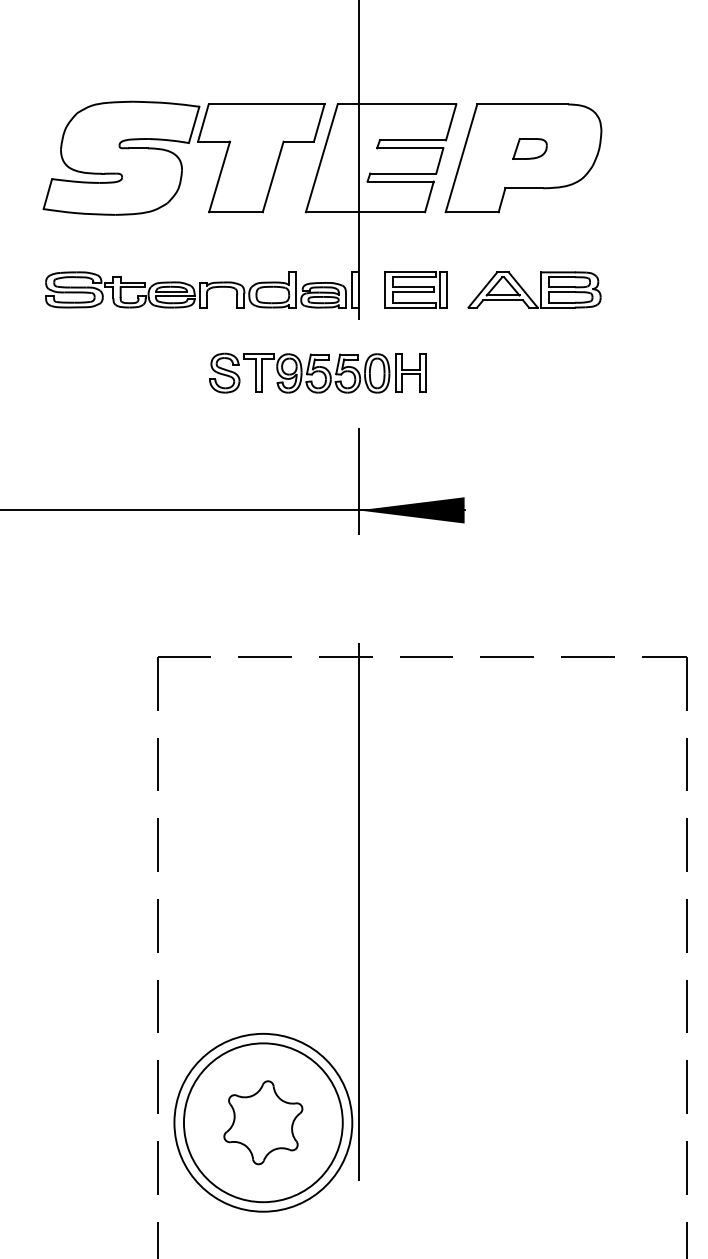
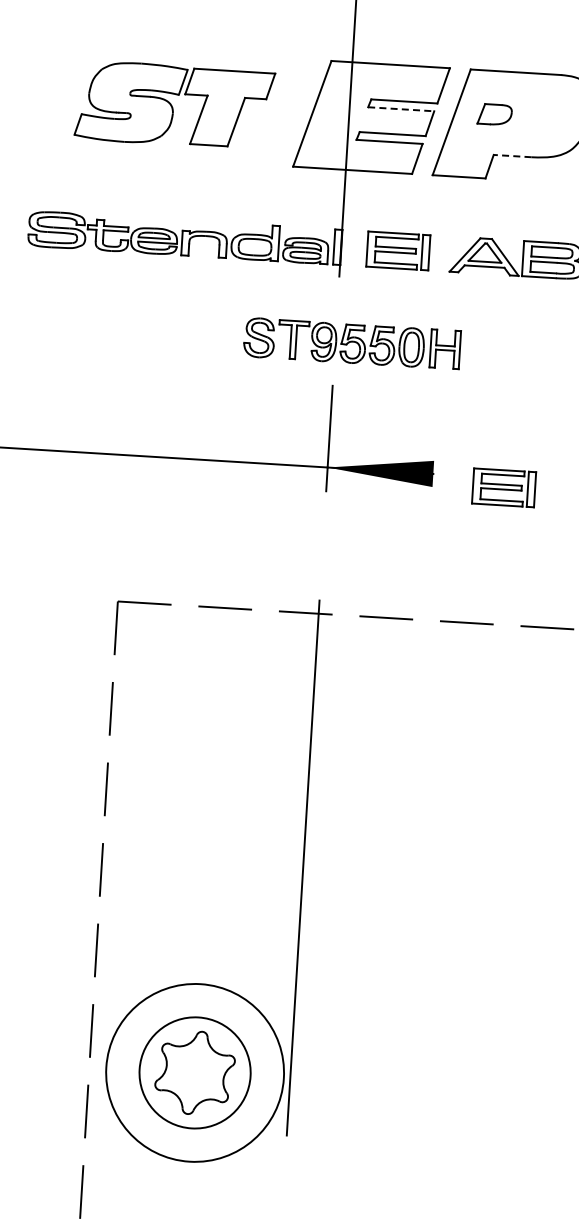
line: (410, 148) -> (401, 109), solid -> dashed
part: (529, 148) -> (494, 114), moved
part: (183, 157) -> (174, 104), size x0.7
line: (524, 188) -> (512, 156), solid -> dashed
part: (317, 372) -> (352, 342), moved
part: (535, 519) -> (503, 487), added
circle: (262, 1122) -> (194, 1072), size x0.7

